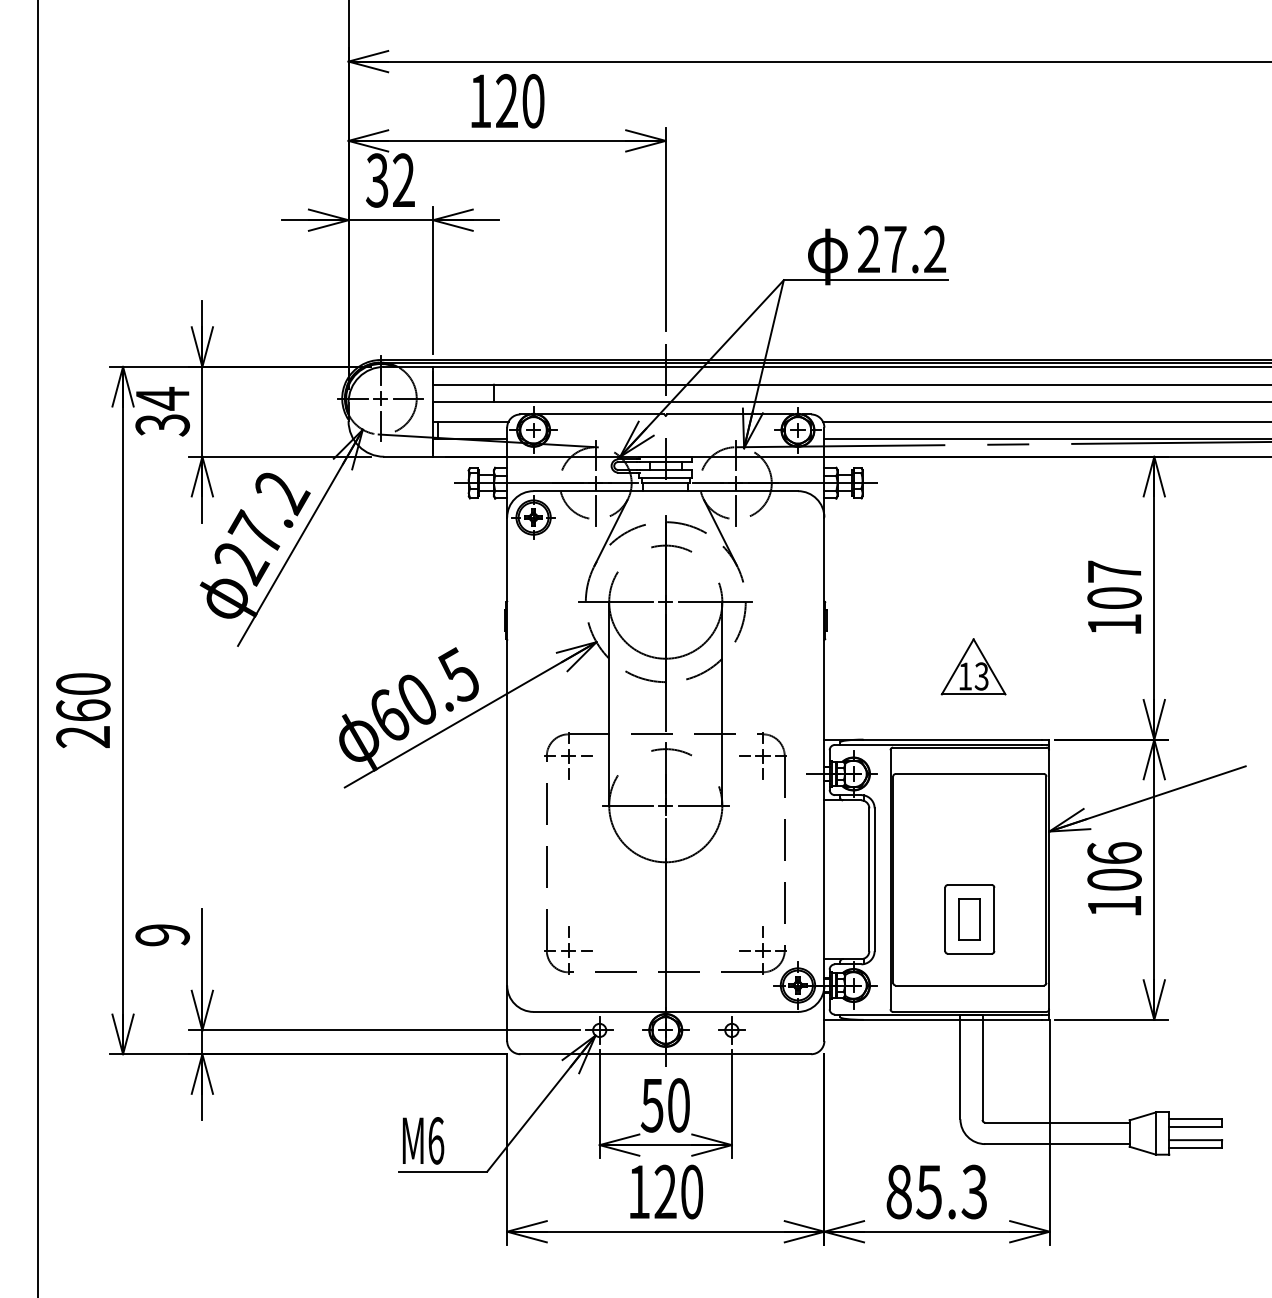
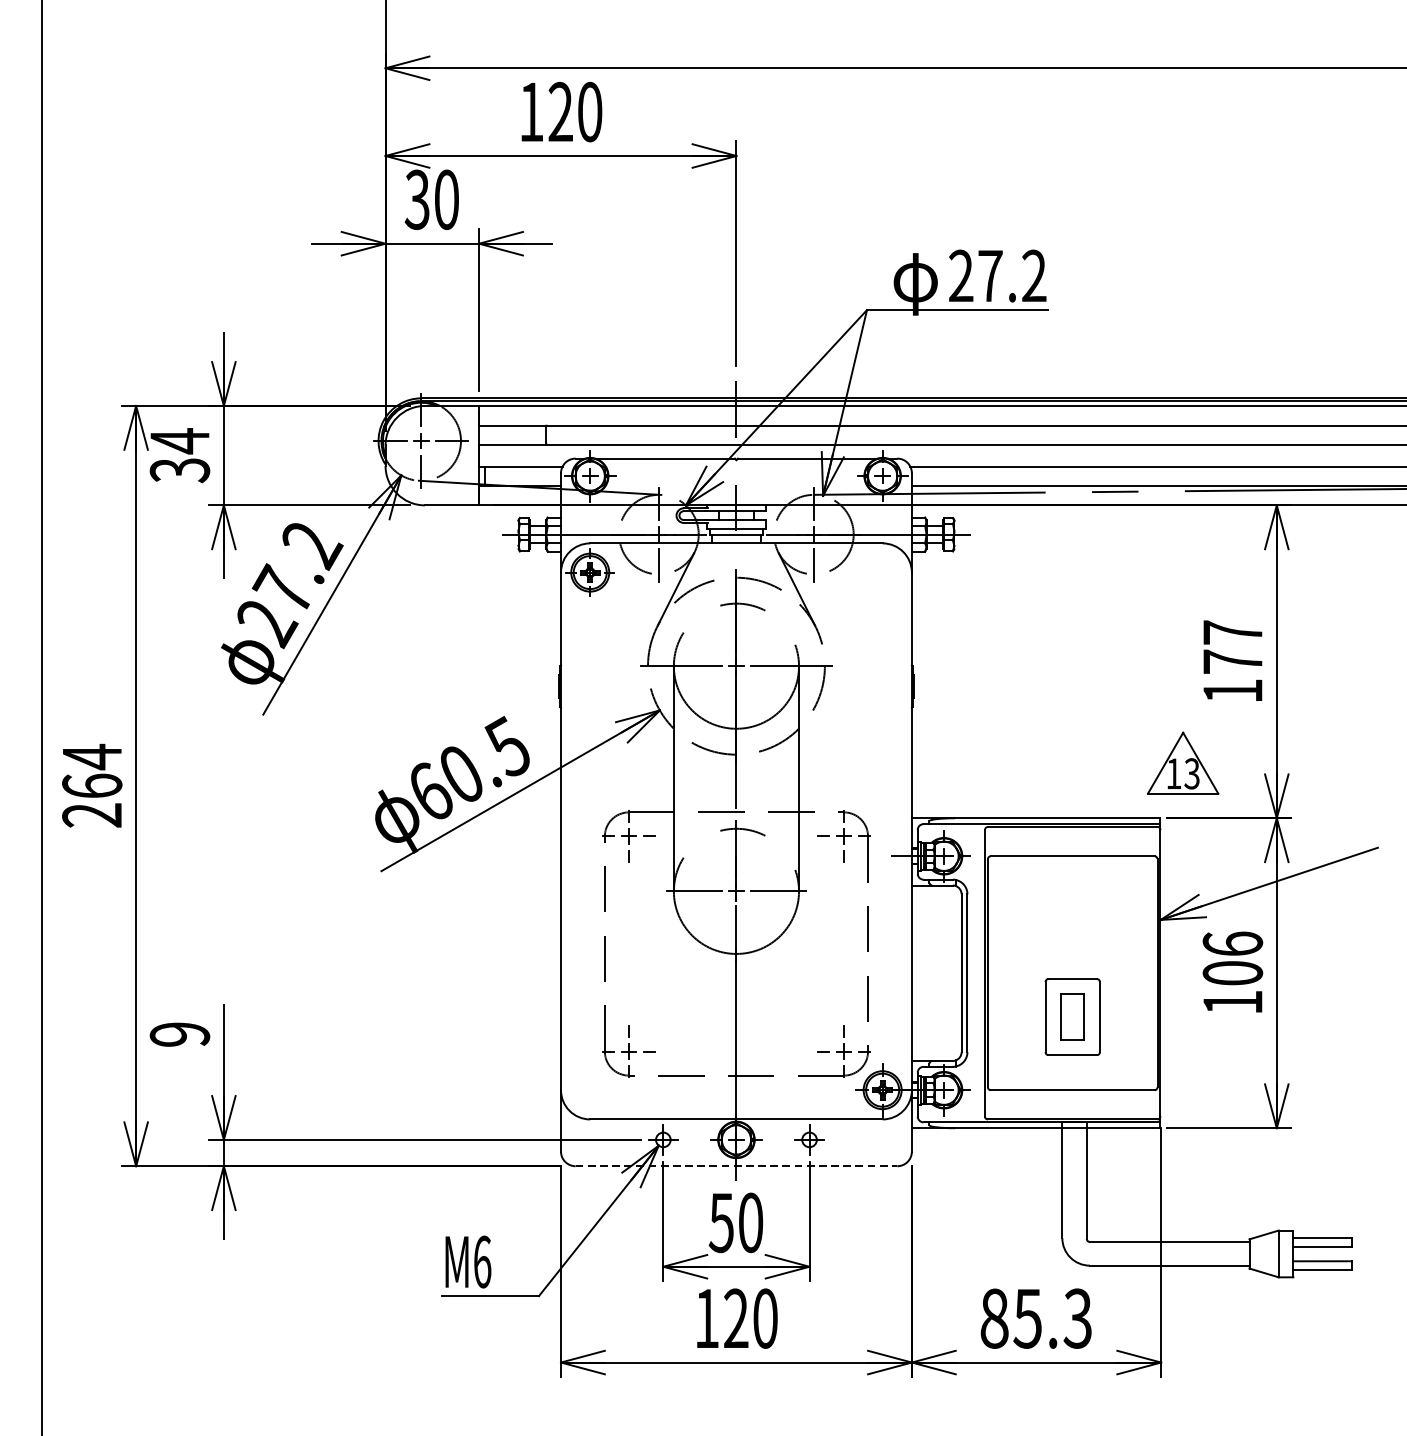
text: (403, 180) -> (446, 199), 32 -> 30
text: (1114, 597) -> (1232, 661), 107 -> 177
part: (973, 666) -> (1182, 762), moved
text: (83, 684) -> (92, 757), 260 -> 264
line: (666, 1054) -> (737, 1166), solid -> dashed

